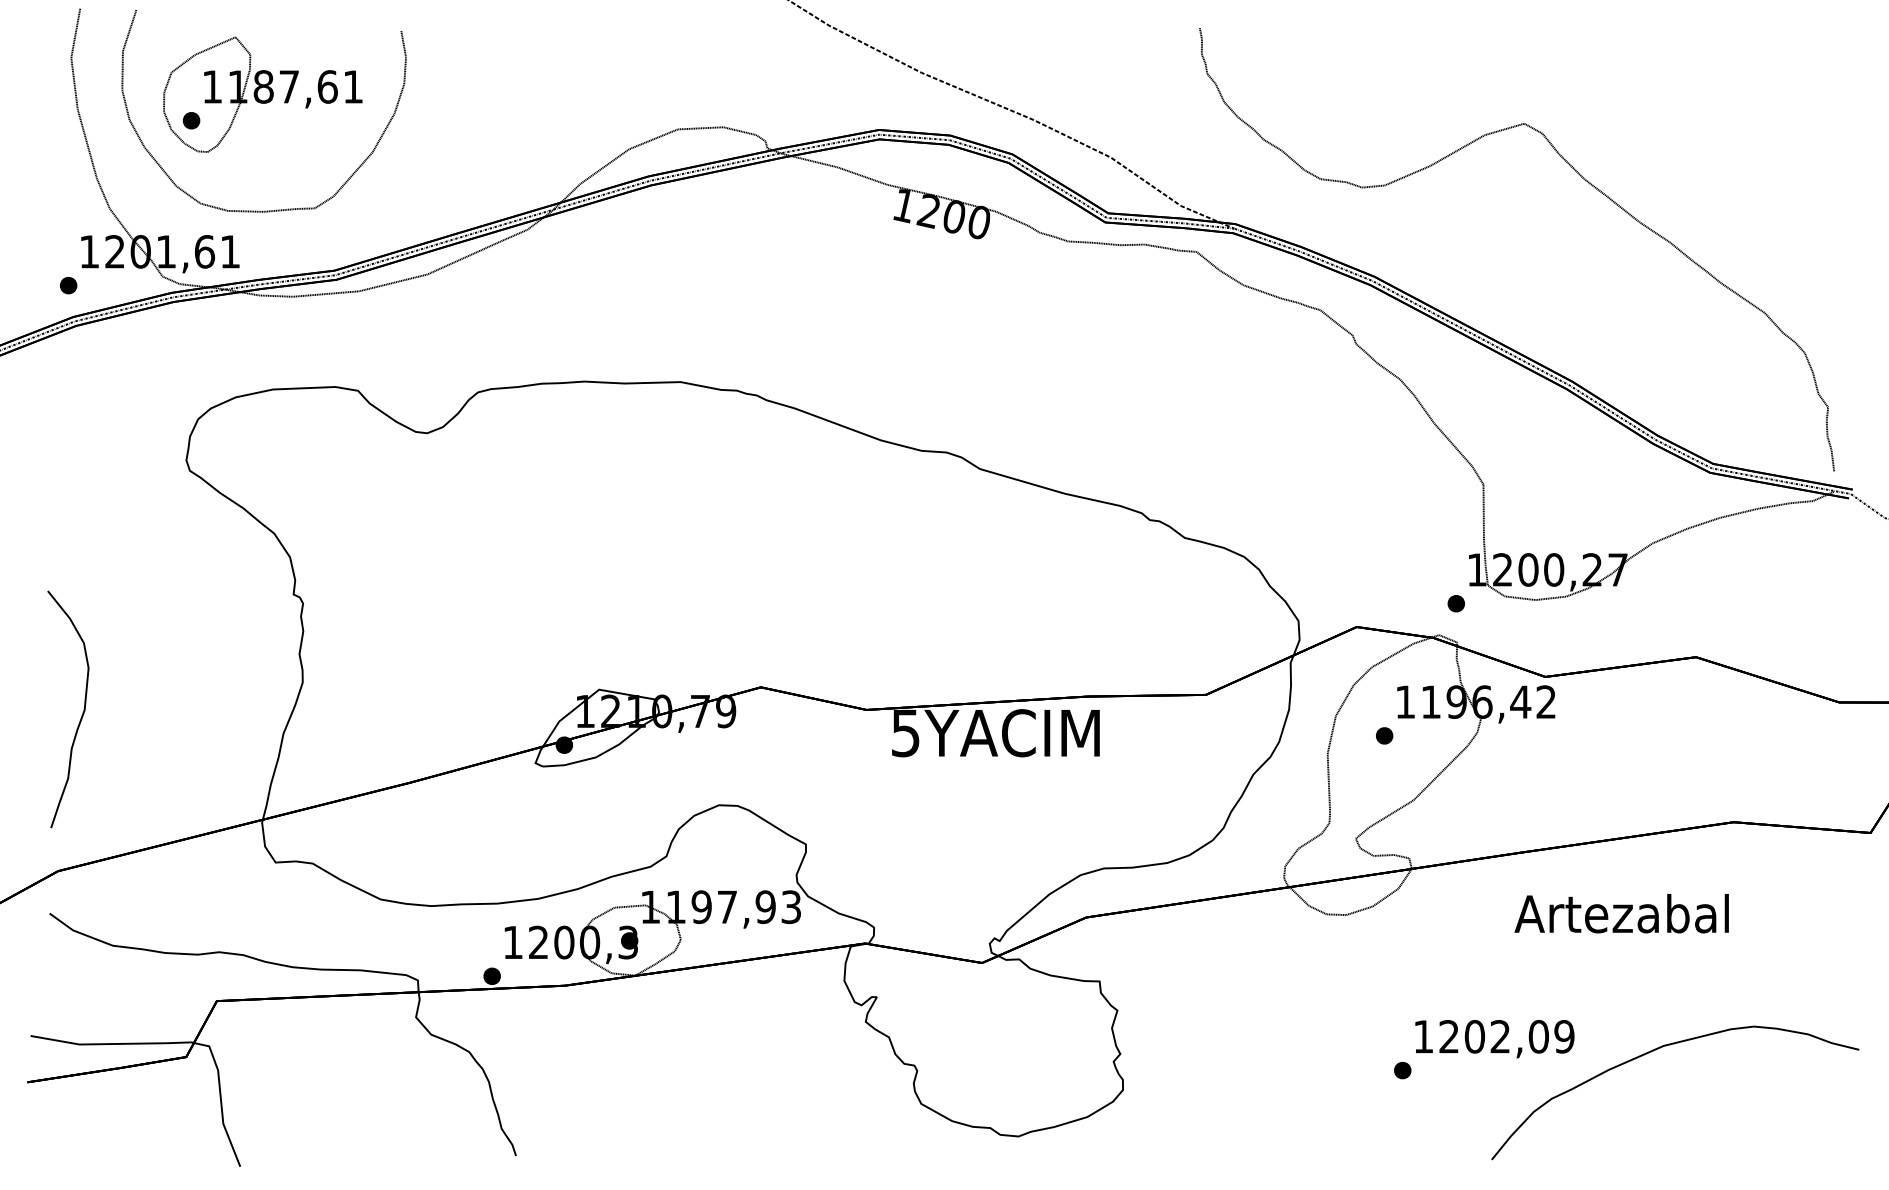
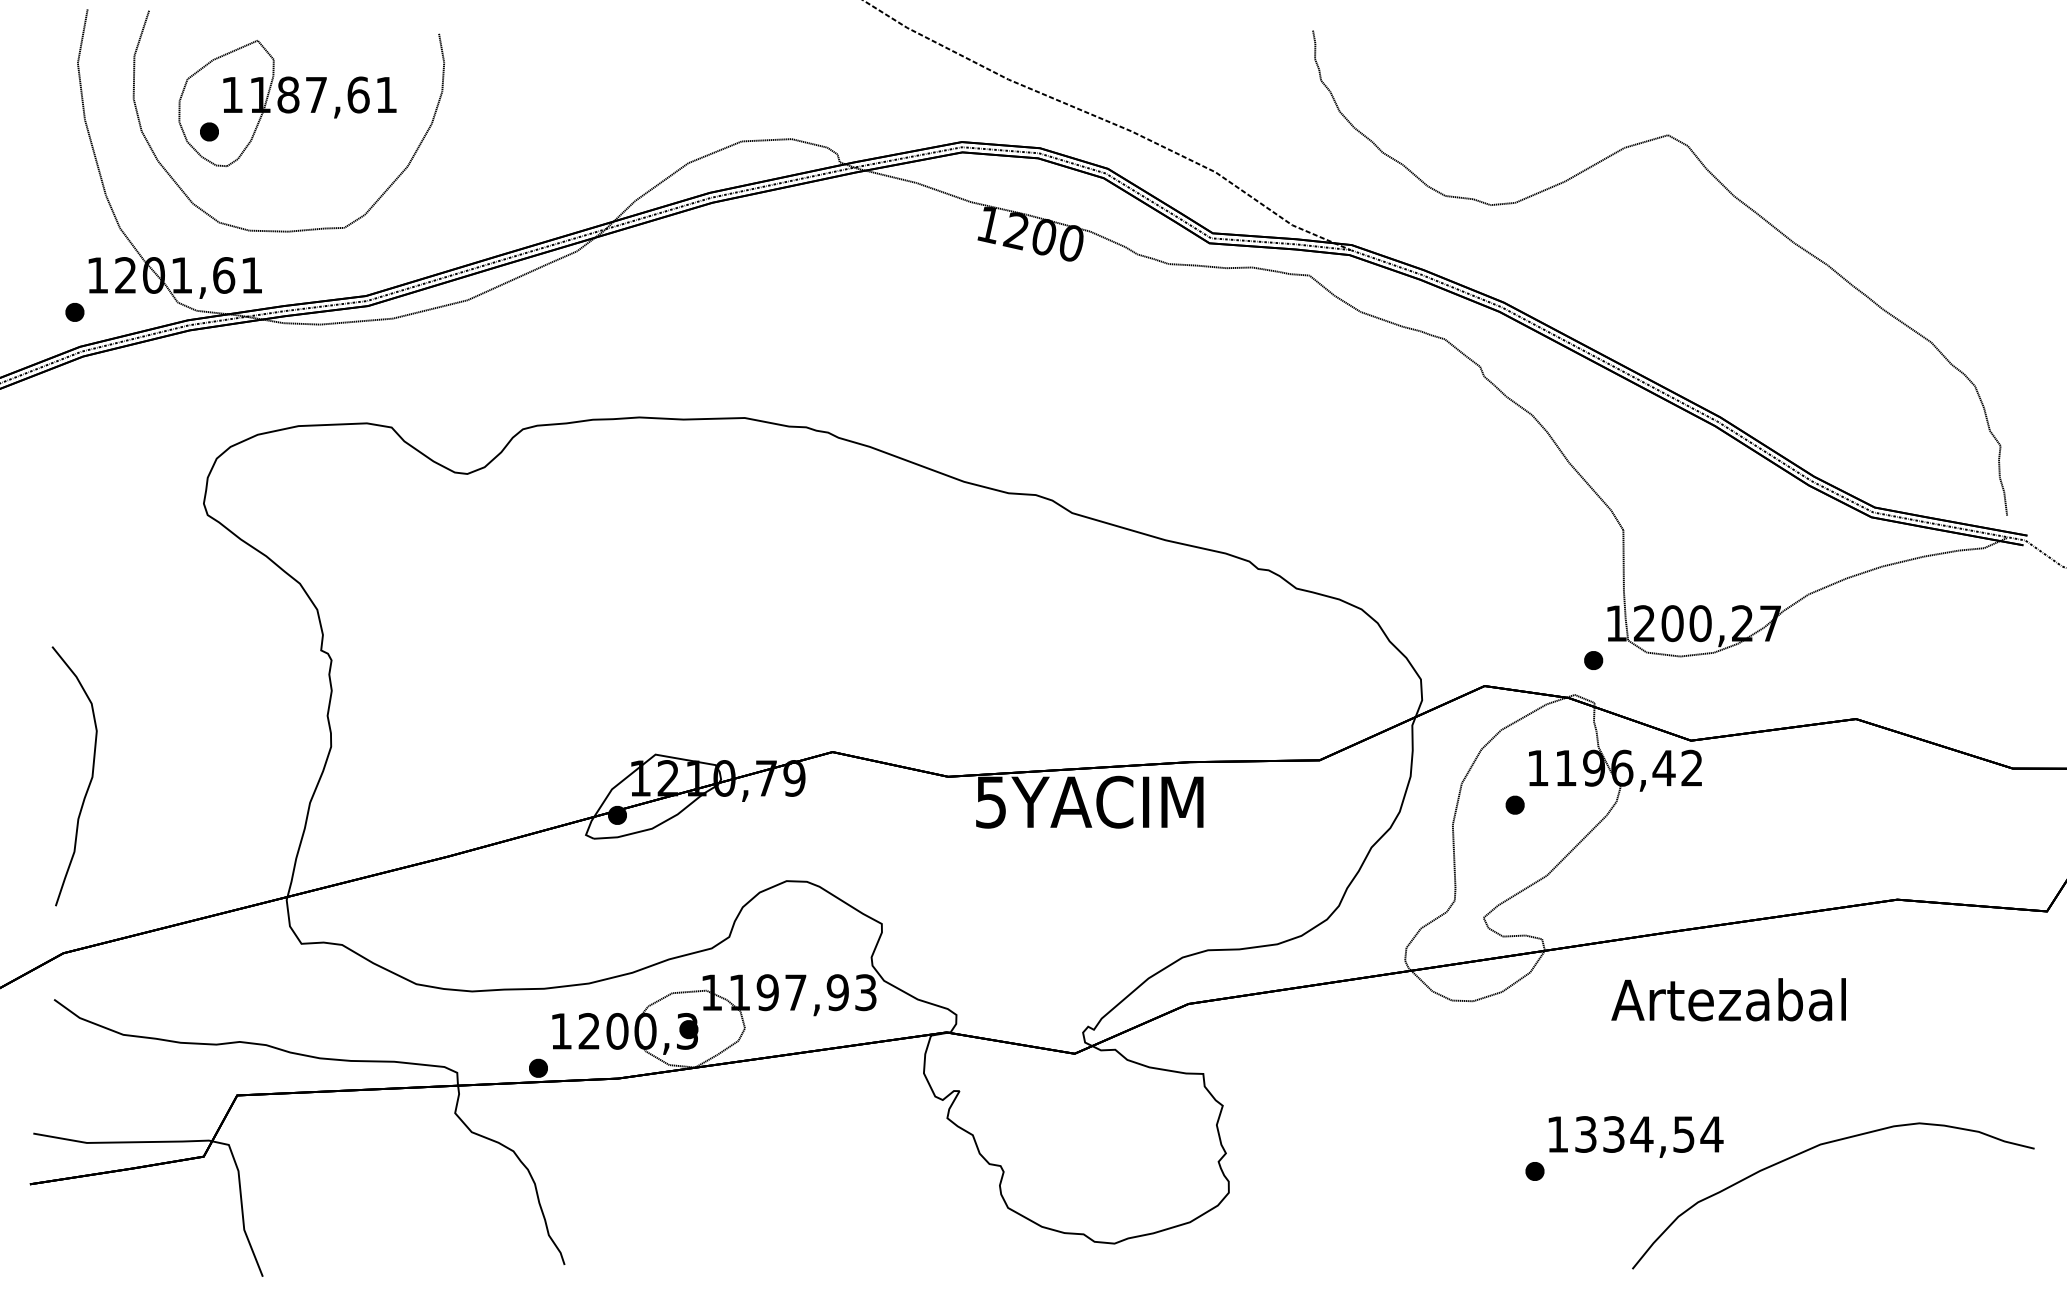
text: (1621, 913) -> (1728, 999), moved
text: (1507, 1036) -> (1649, 1134), 1202,09 -> 1334,54

